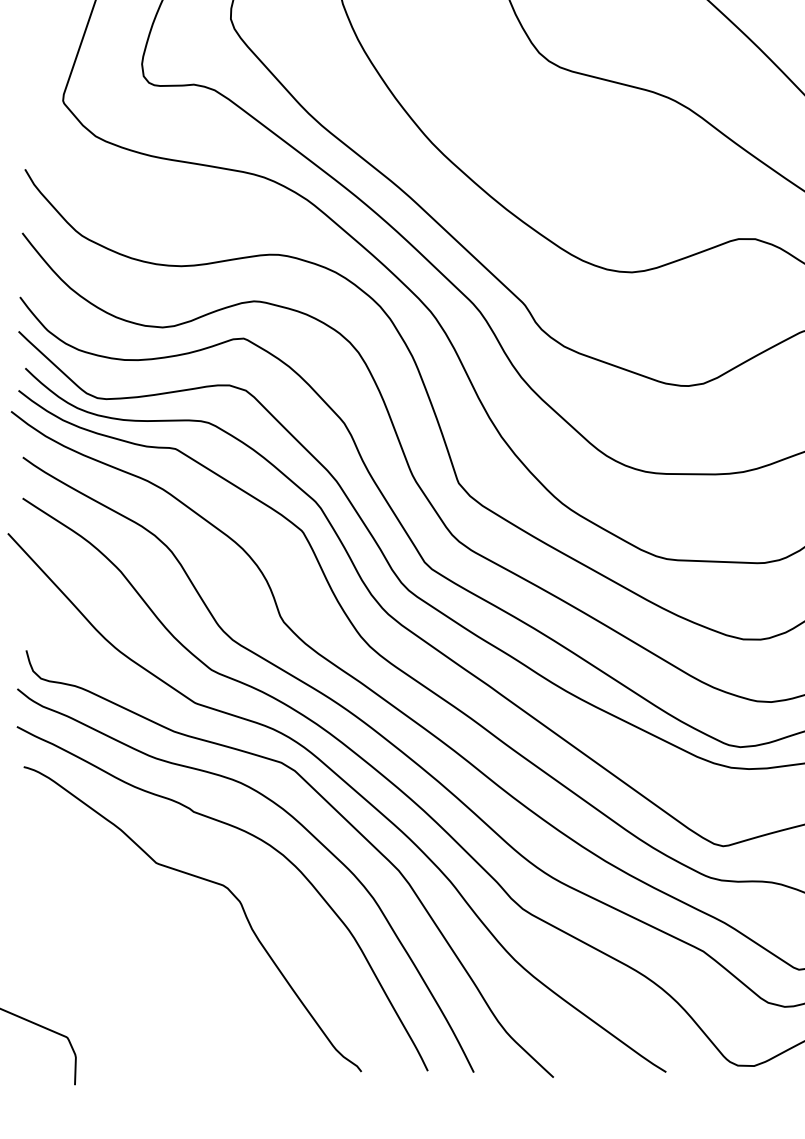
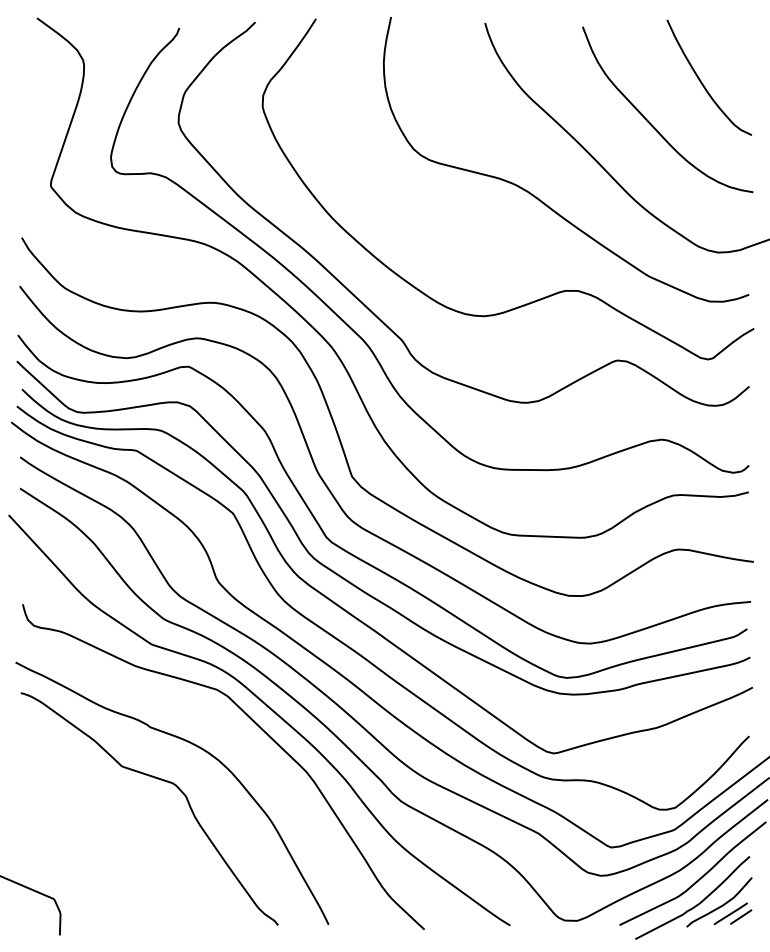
curve: (293, 820) -> (226, 733), removed

